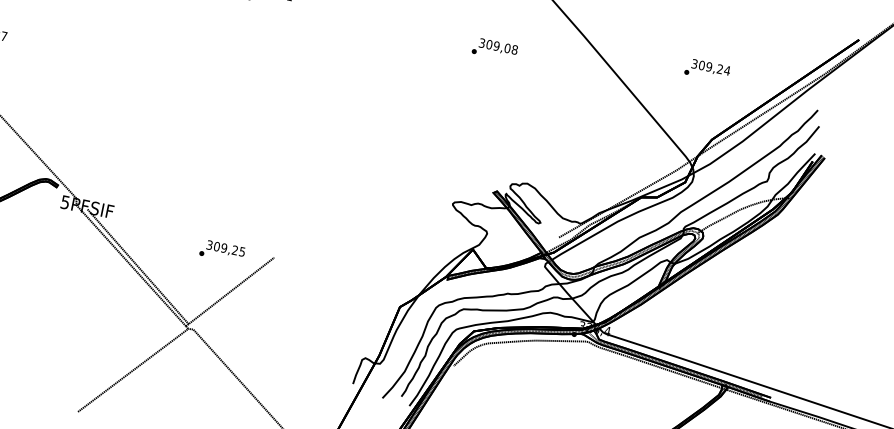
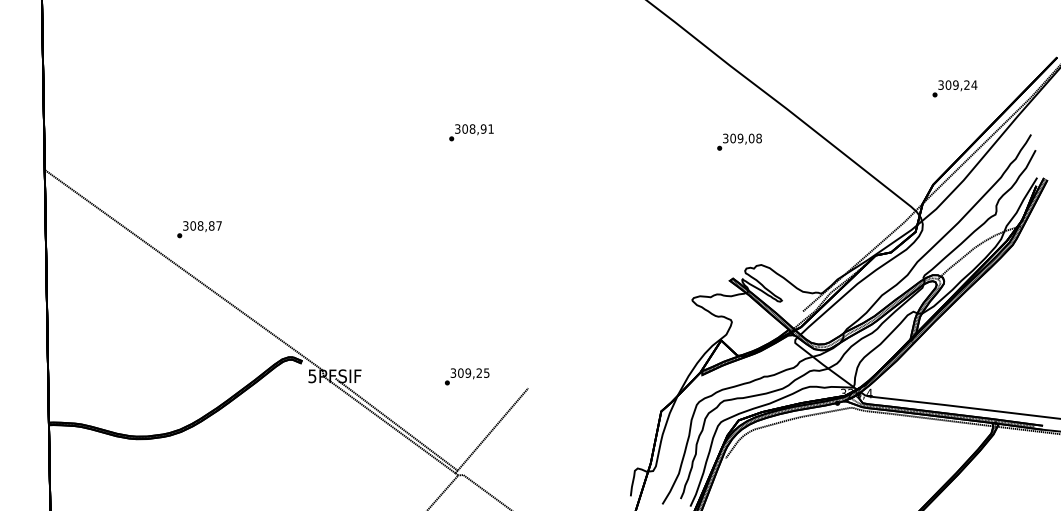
text: (495, 48) -> (739, 141), moved
text: (707, 70) -> (954, 88), moved
text: (222, 251) -> (467, 376), moved

